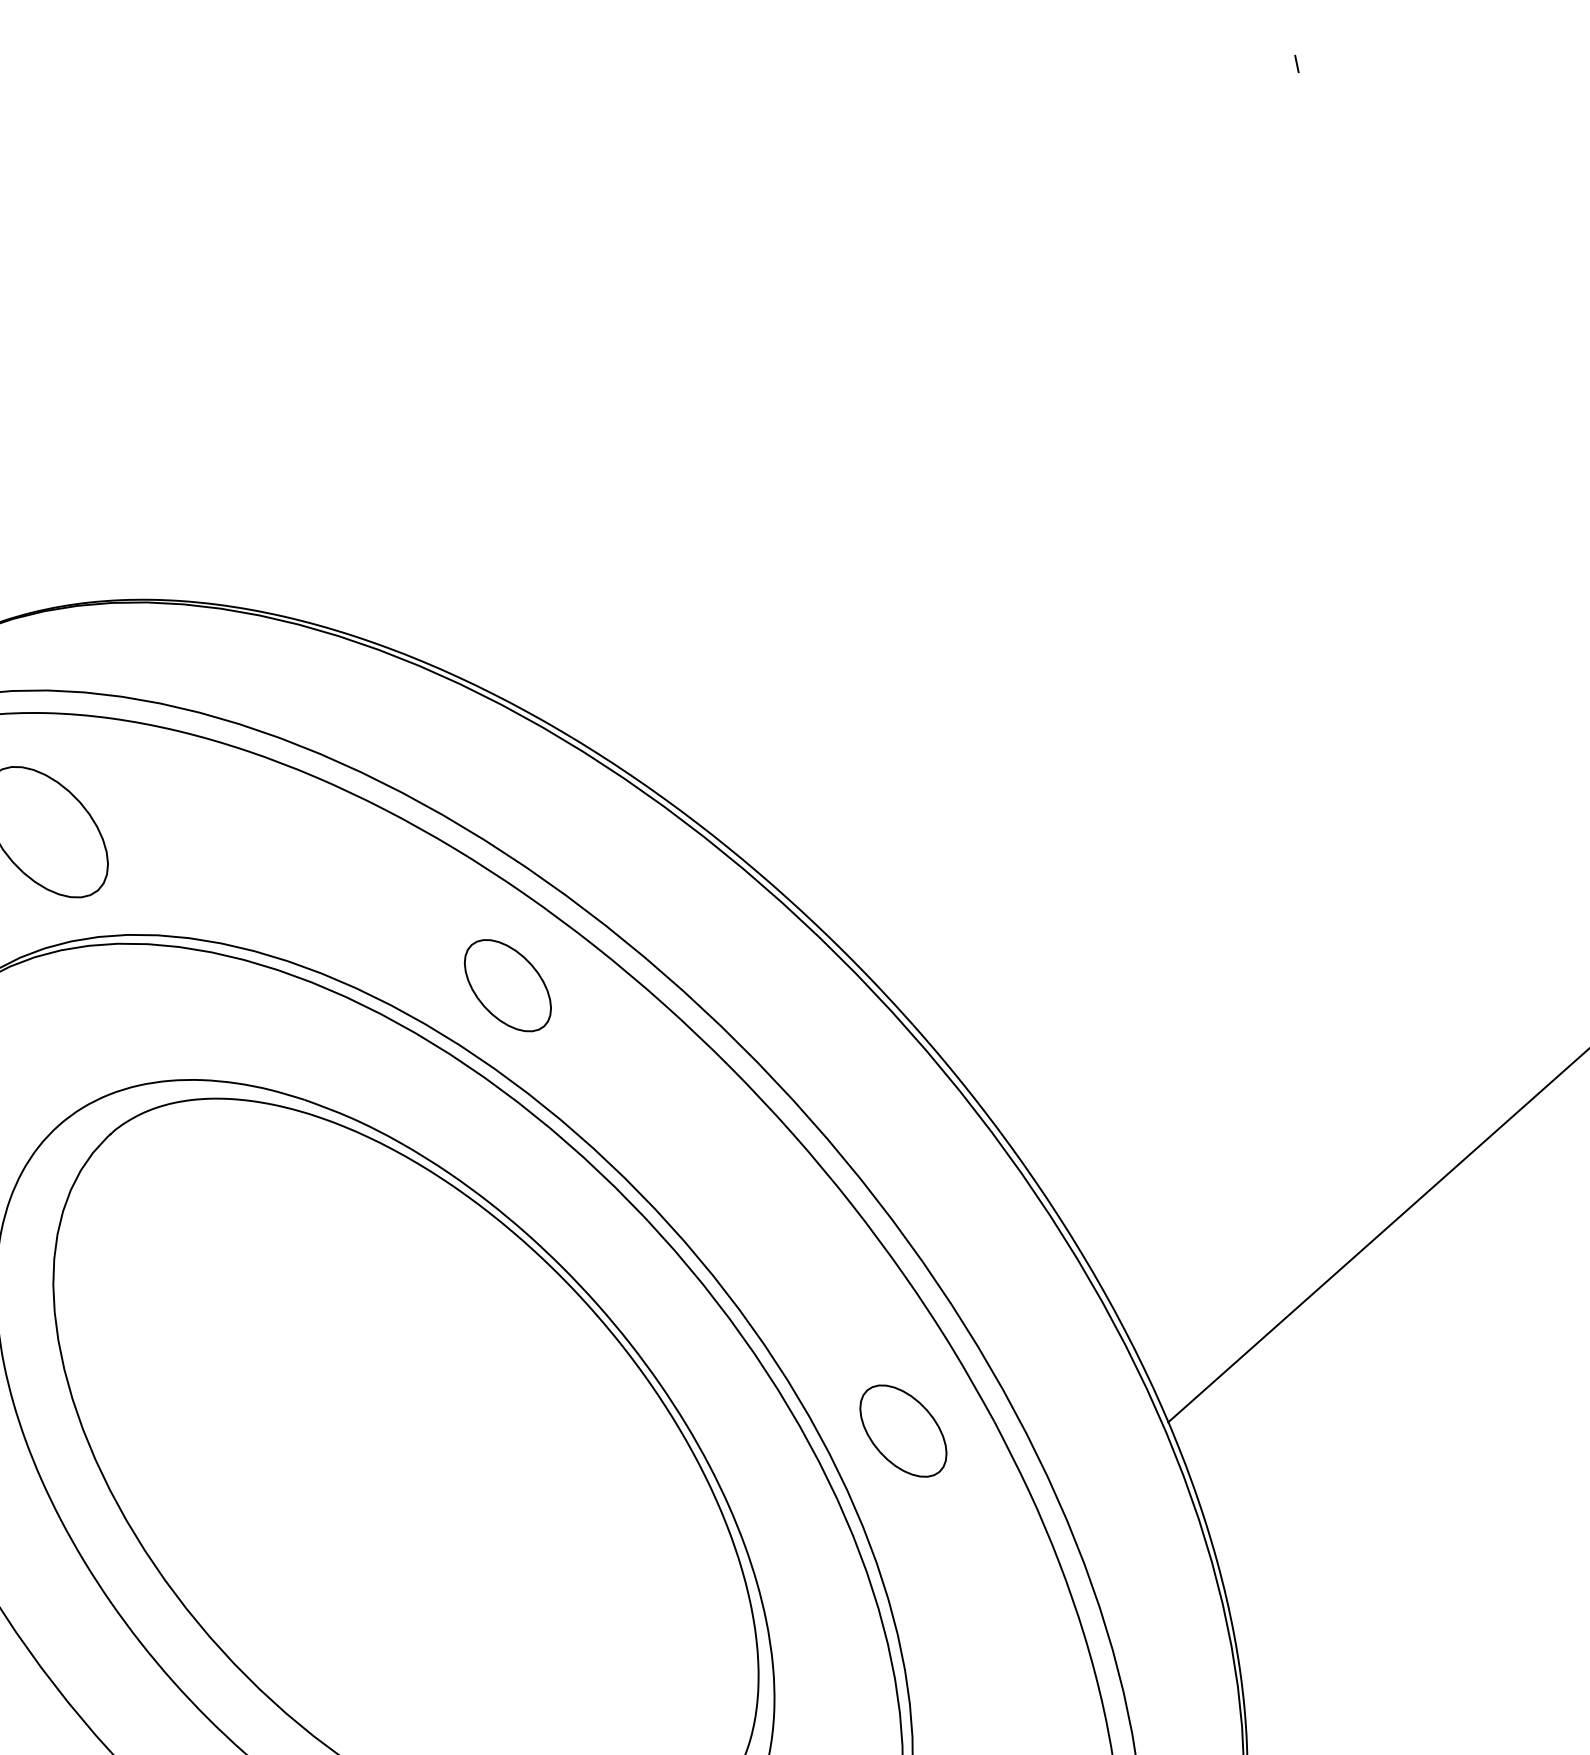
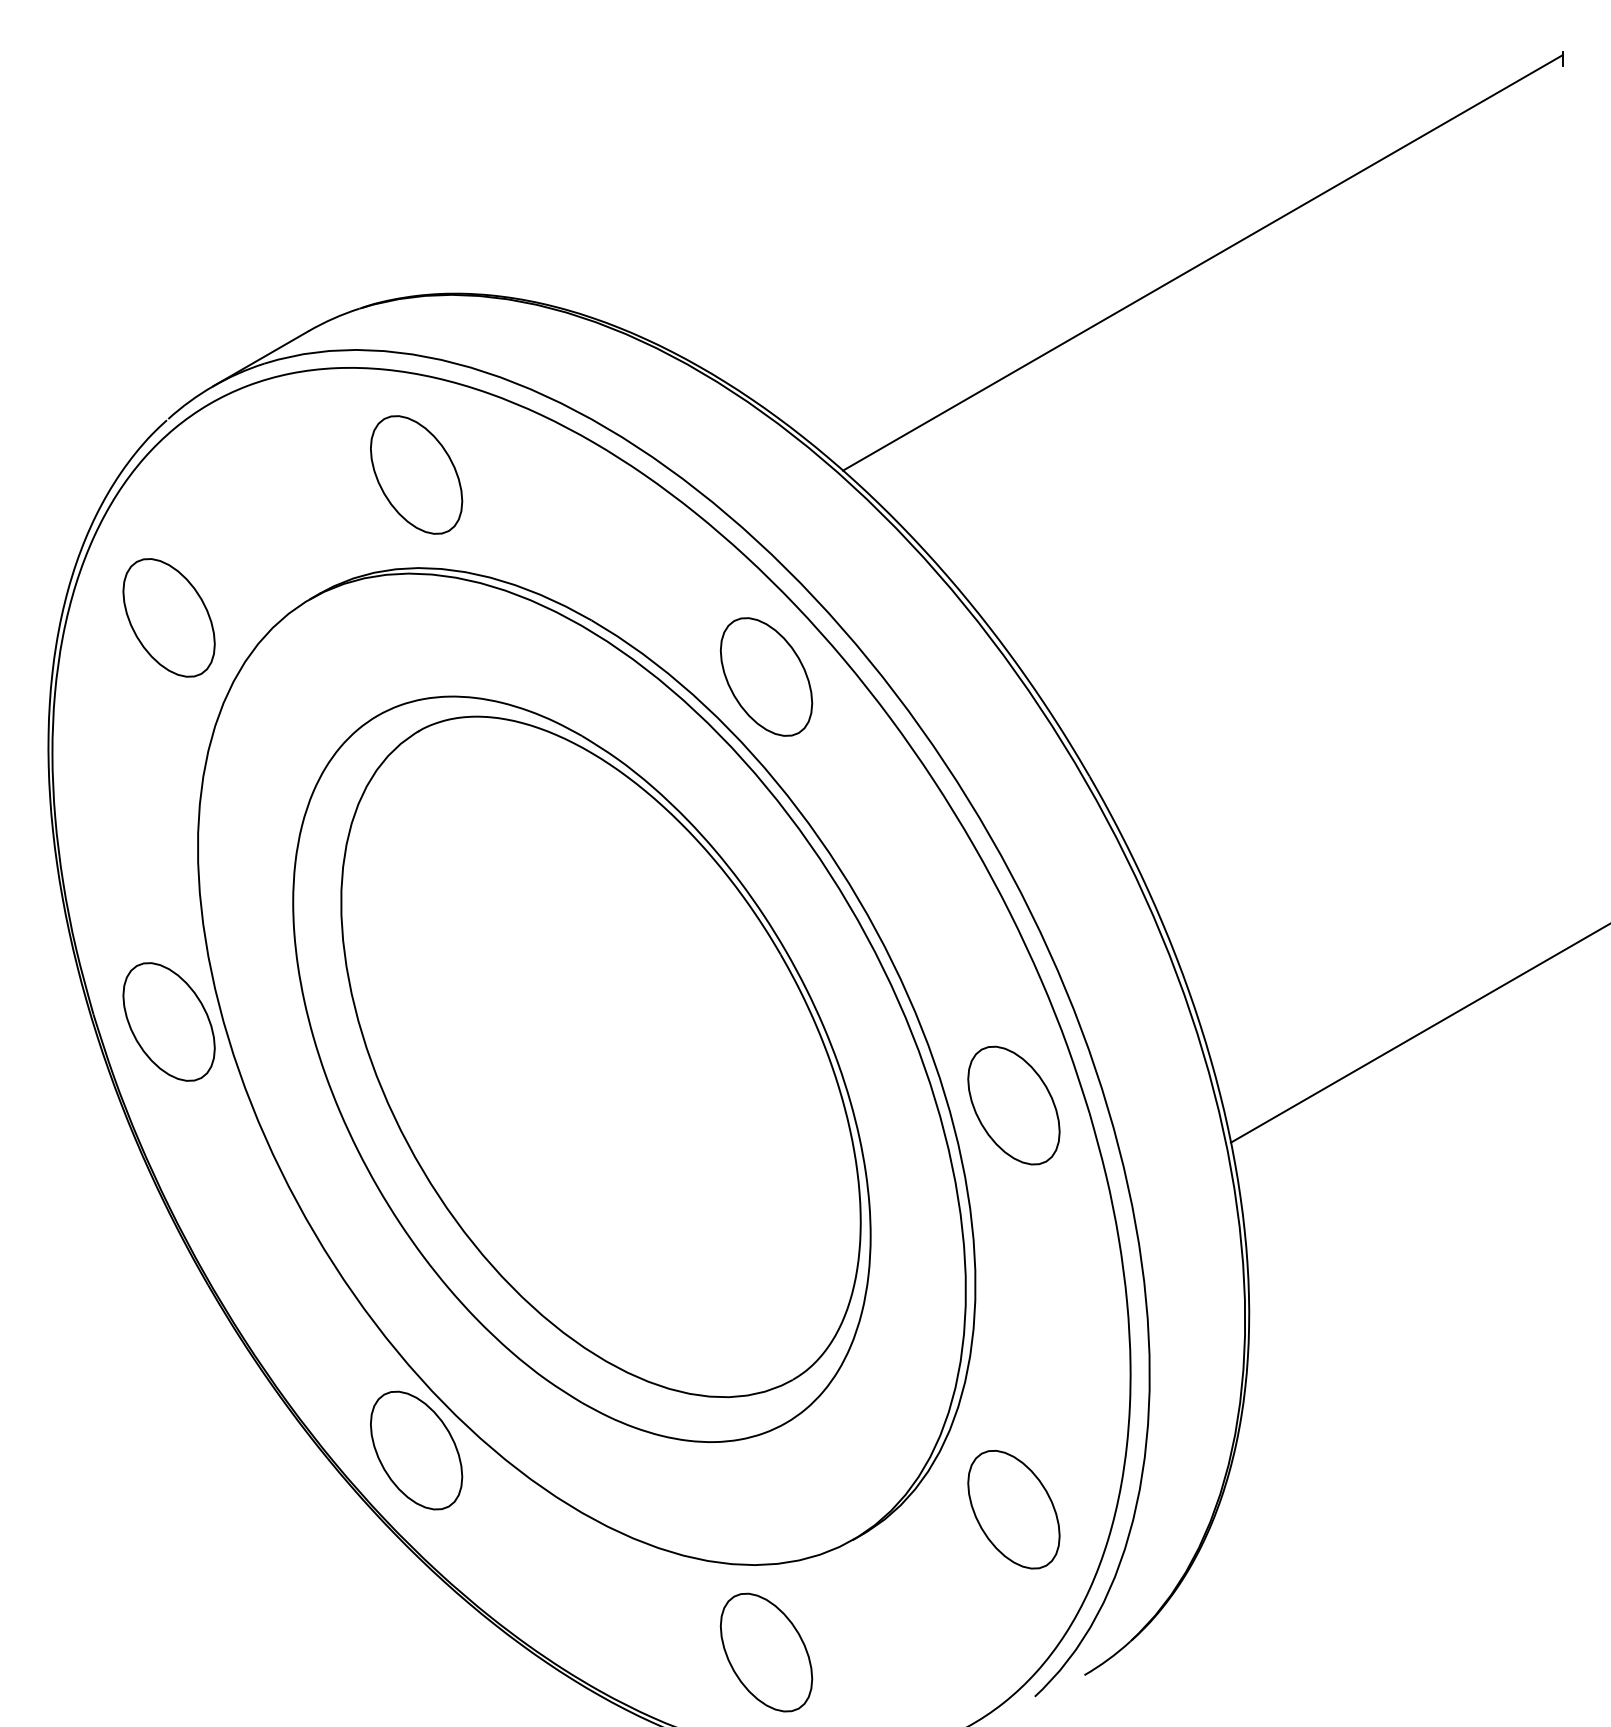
line: (921, 391) -> (1202, 262), added
part: (507, 985) -> (766, 676), size x1.43
part: (902, 1431) -> (1013, 1105), size x1.43

